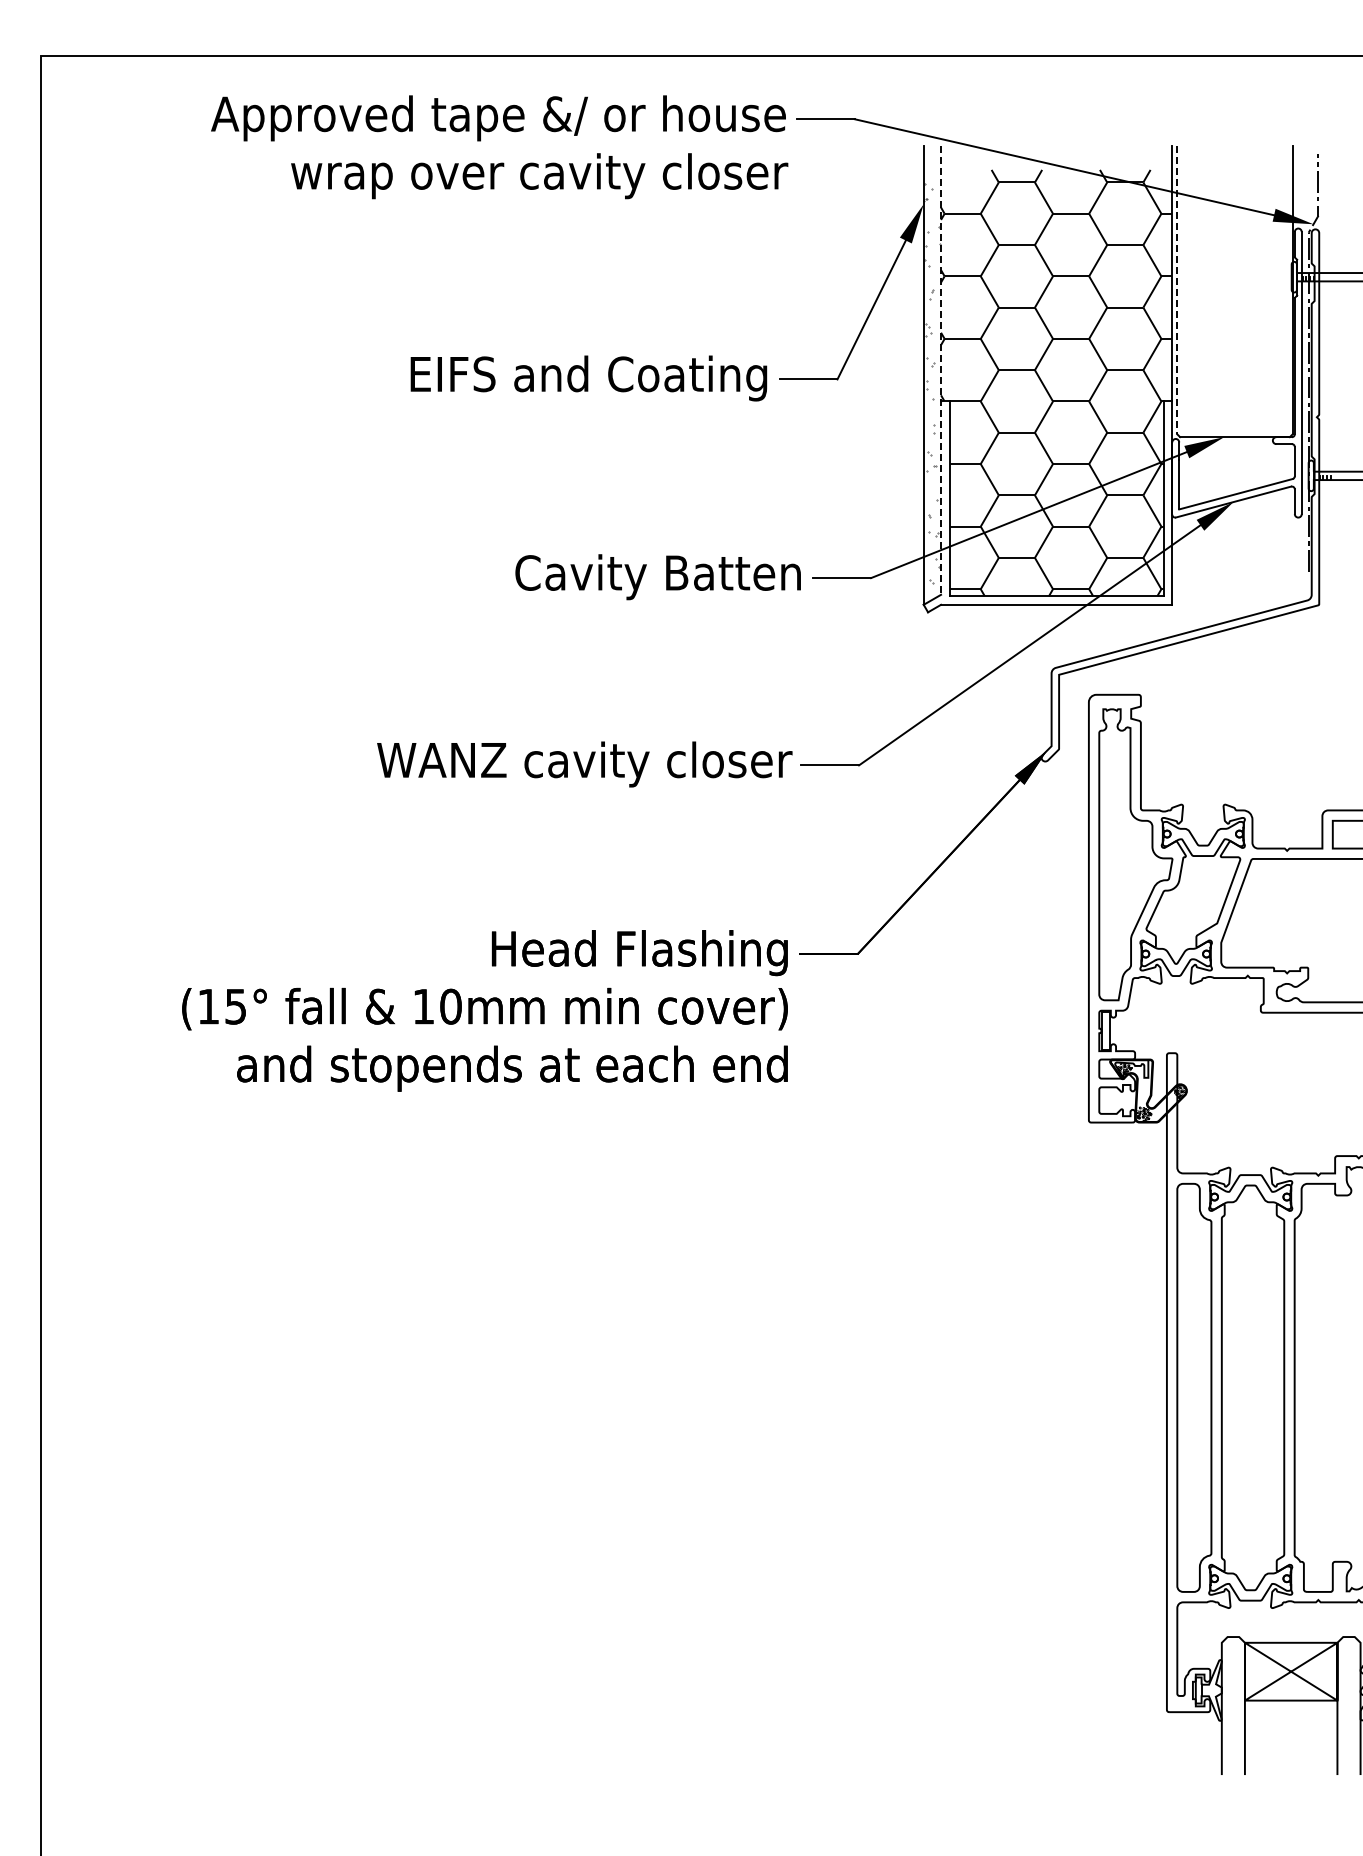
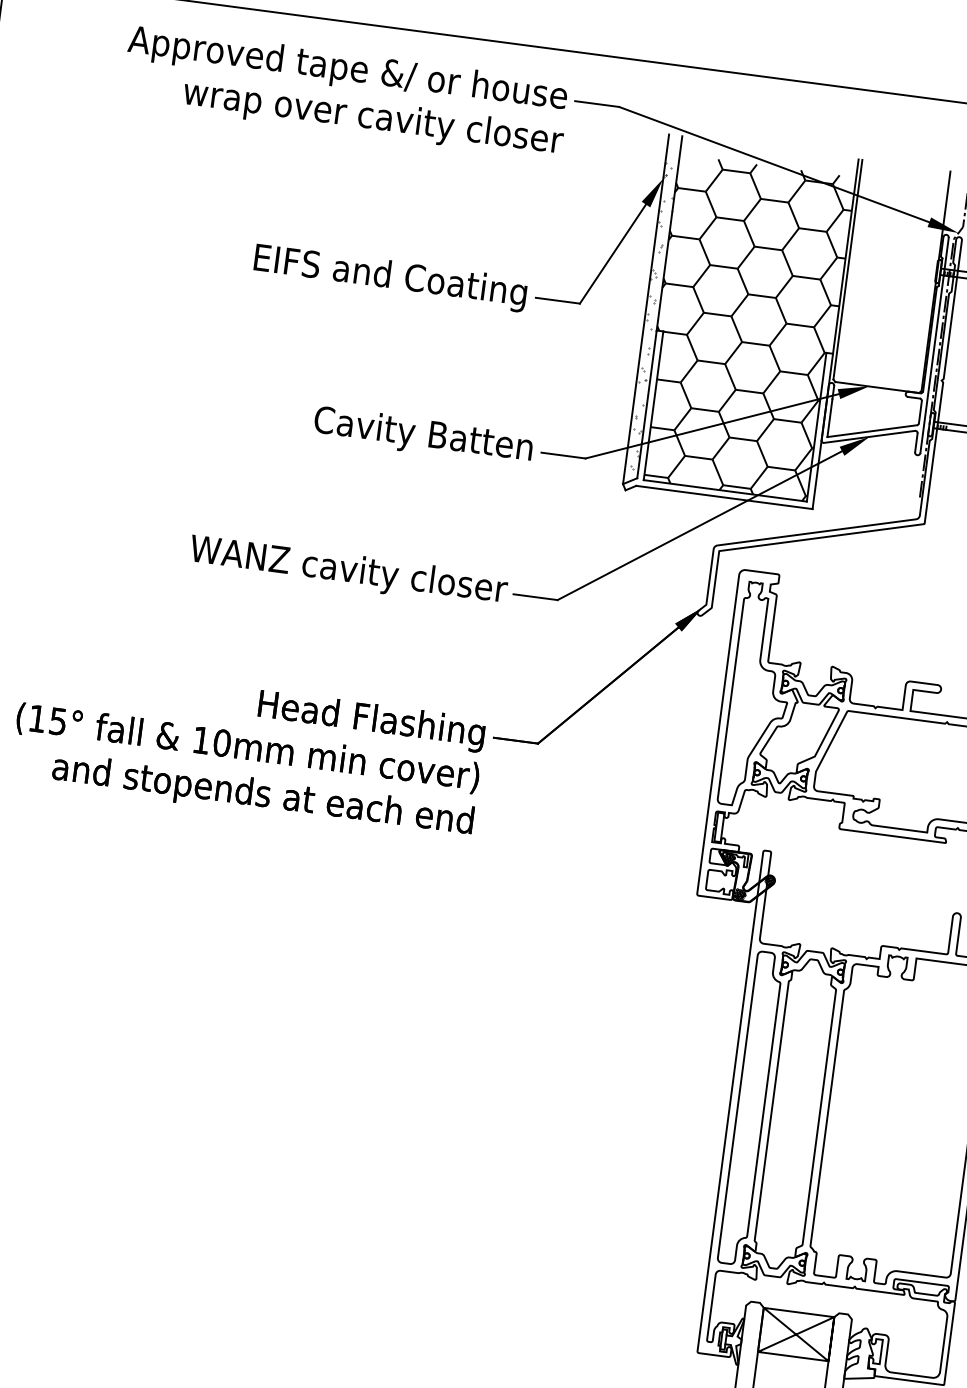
line: (1177, 290) -> (848, 269), dashed -> solid
line: (941, 371) -> (660, 308), dashed -> solid

